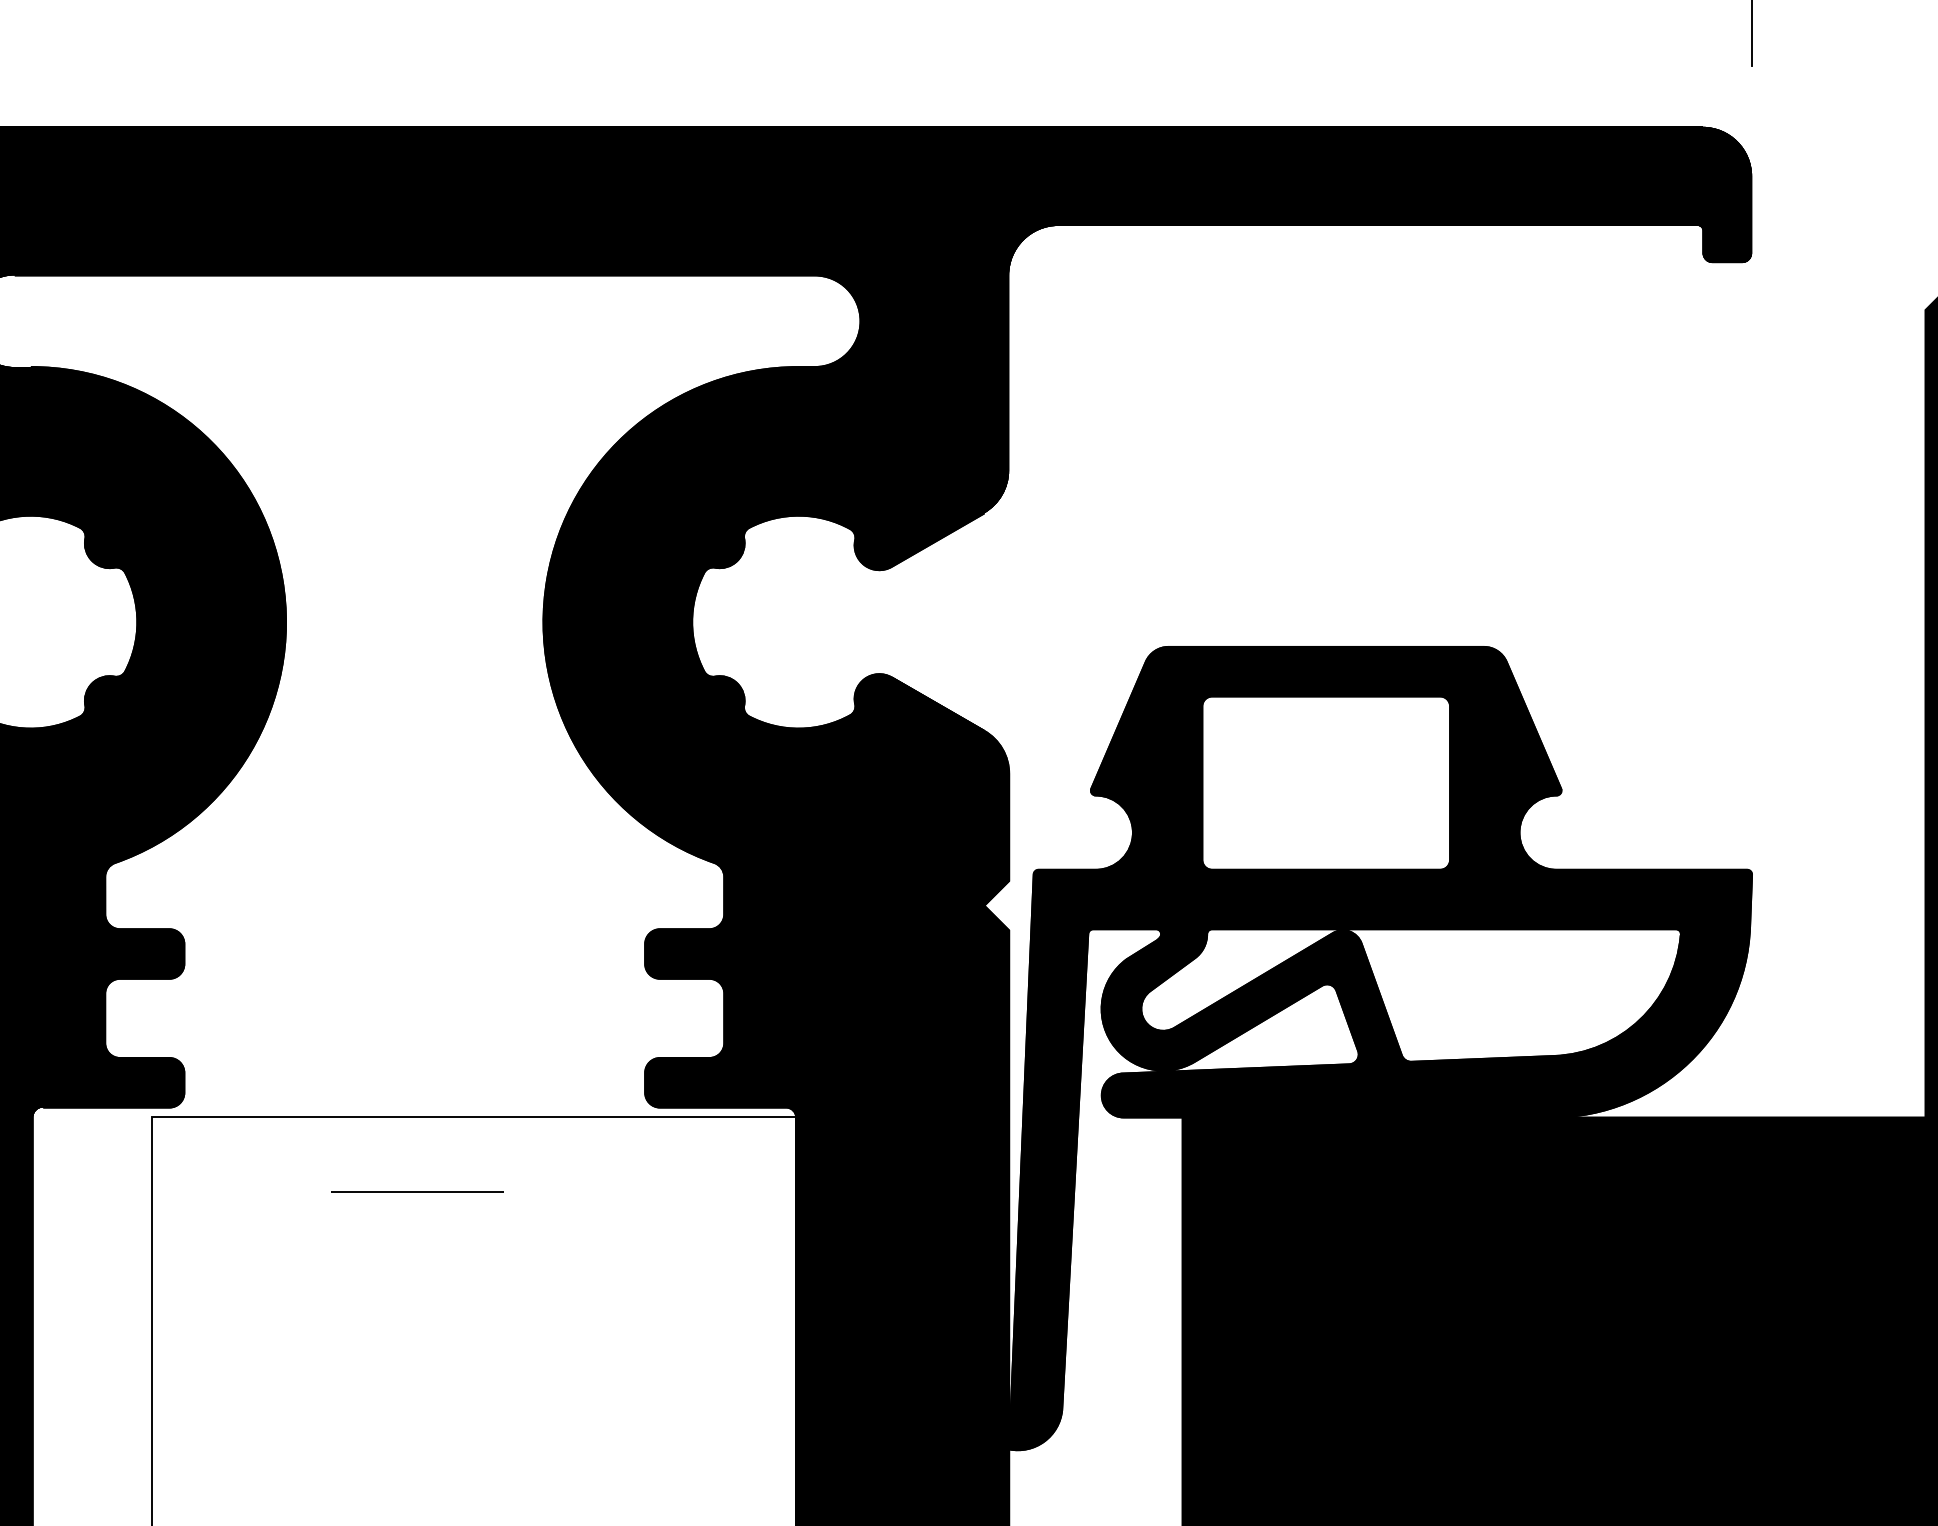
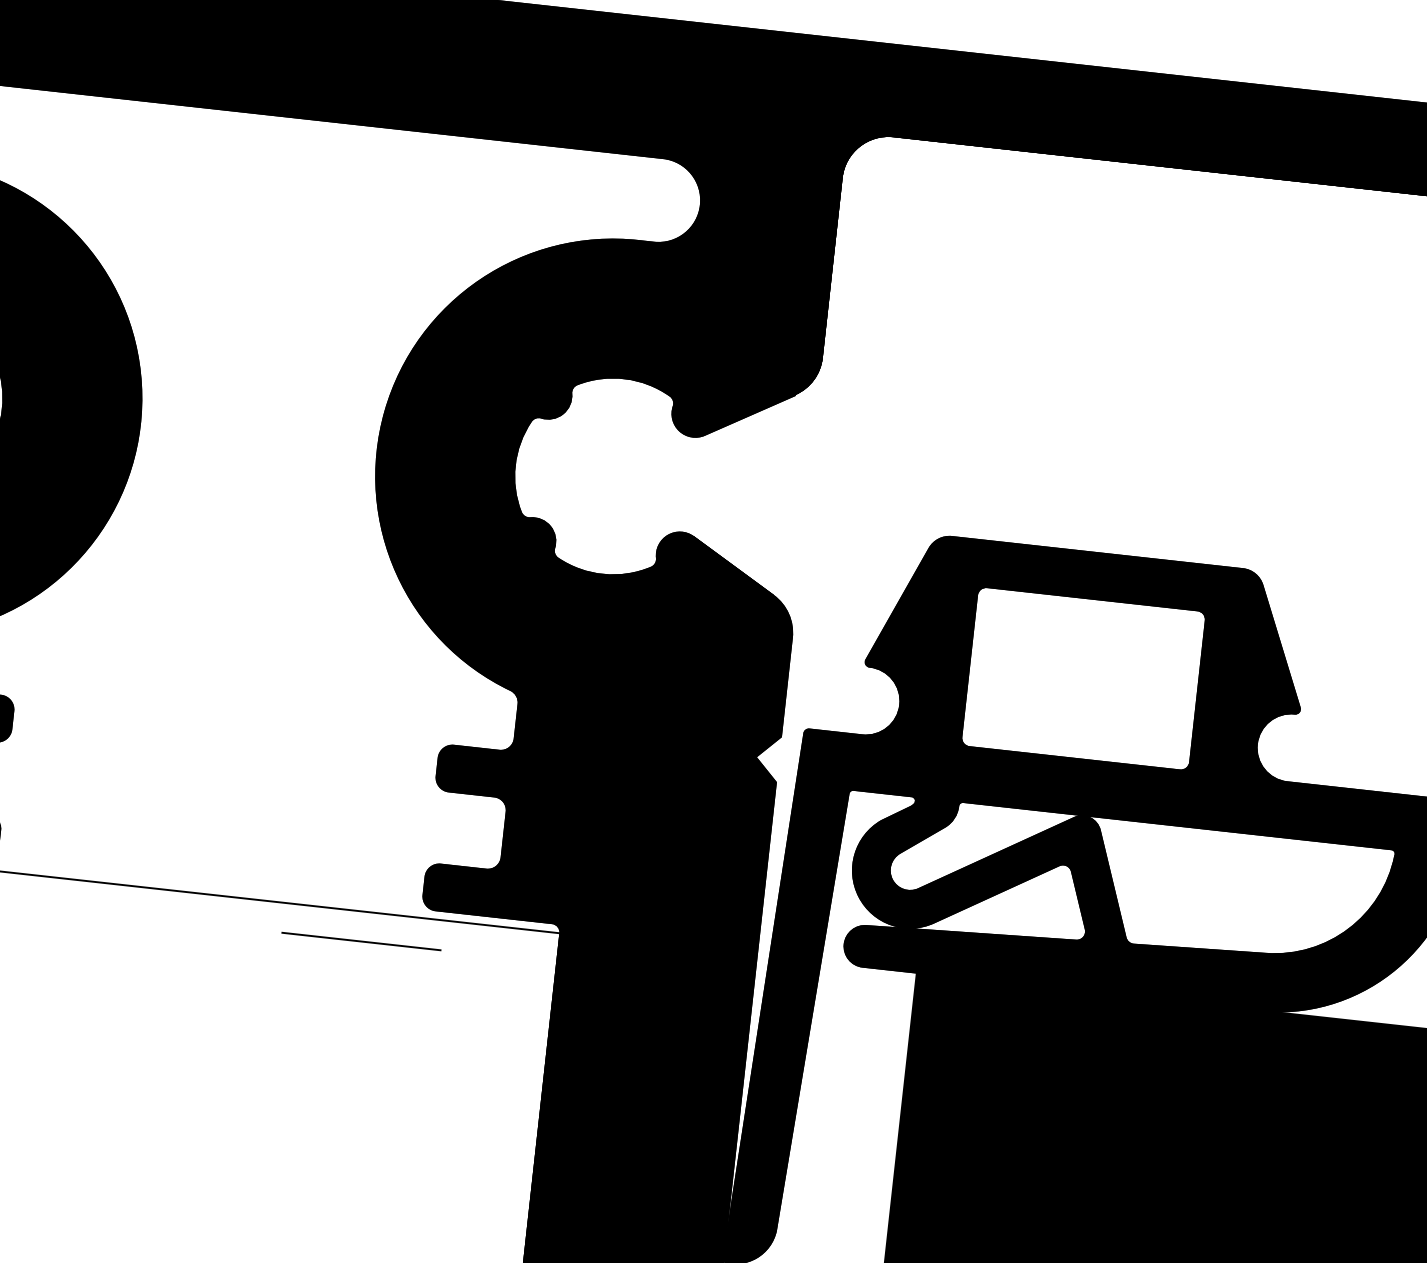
line: (417, 1191) -> (361, 941), moved

